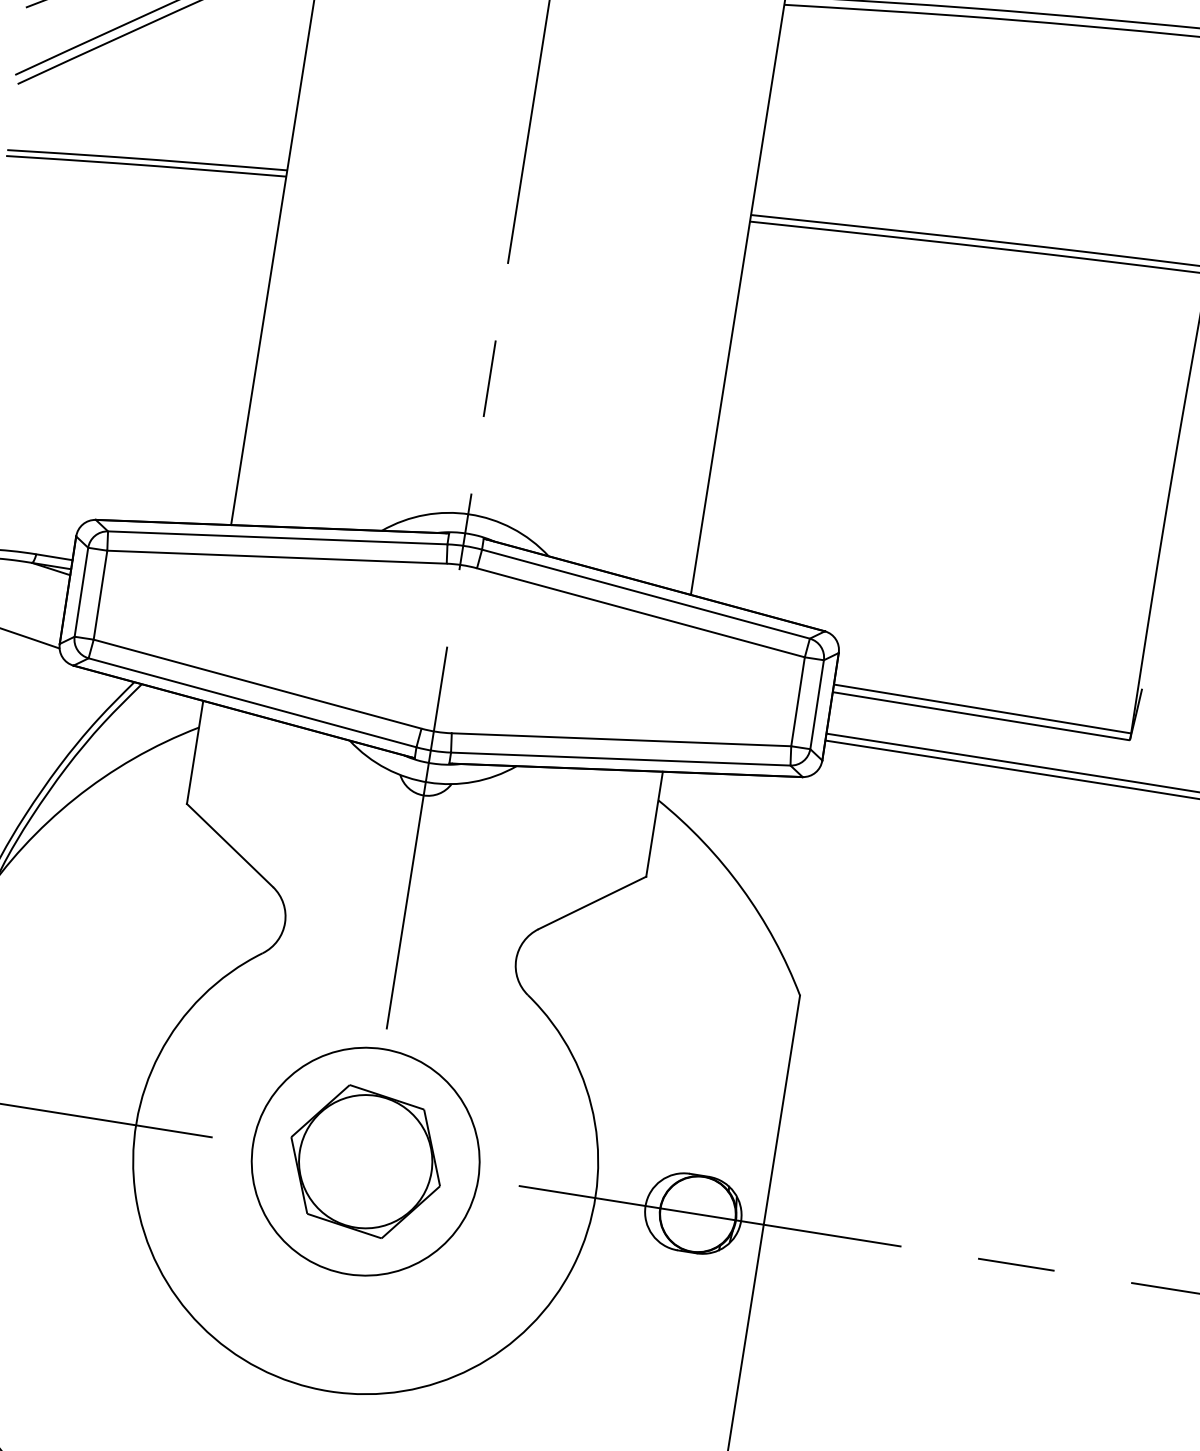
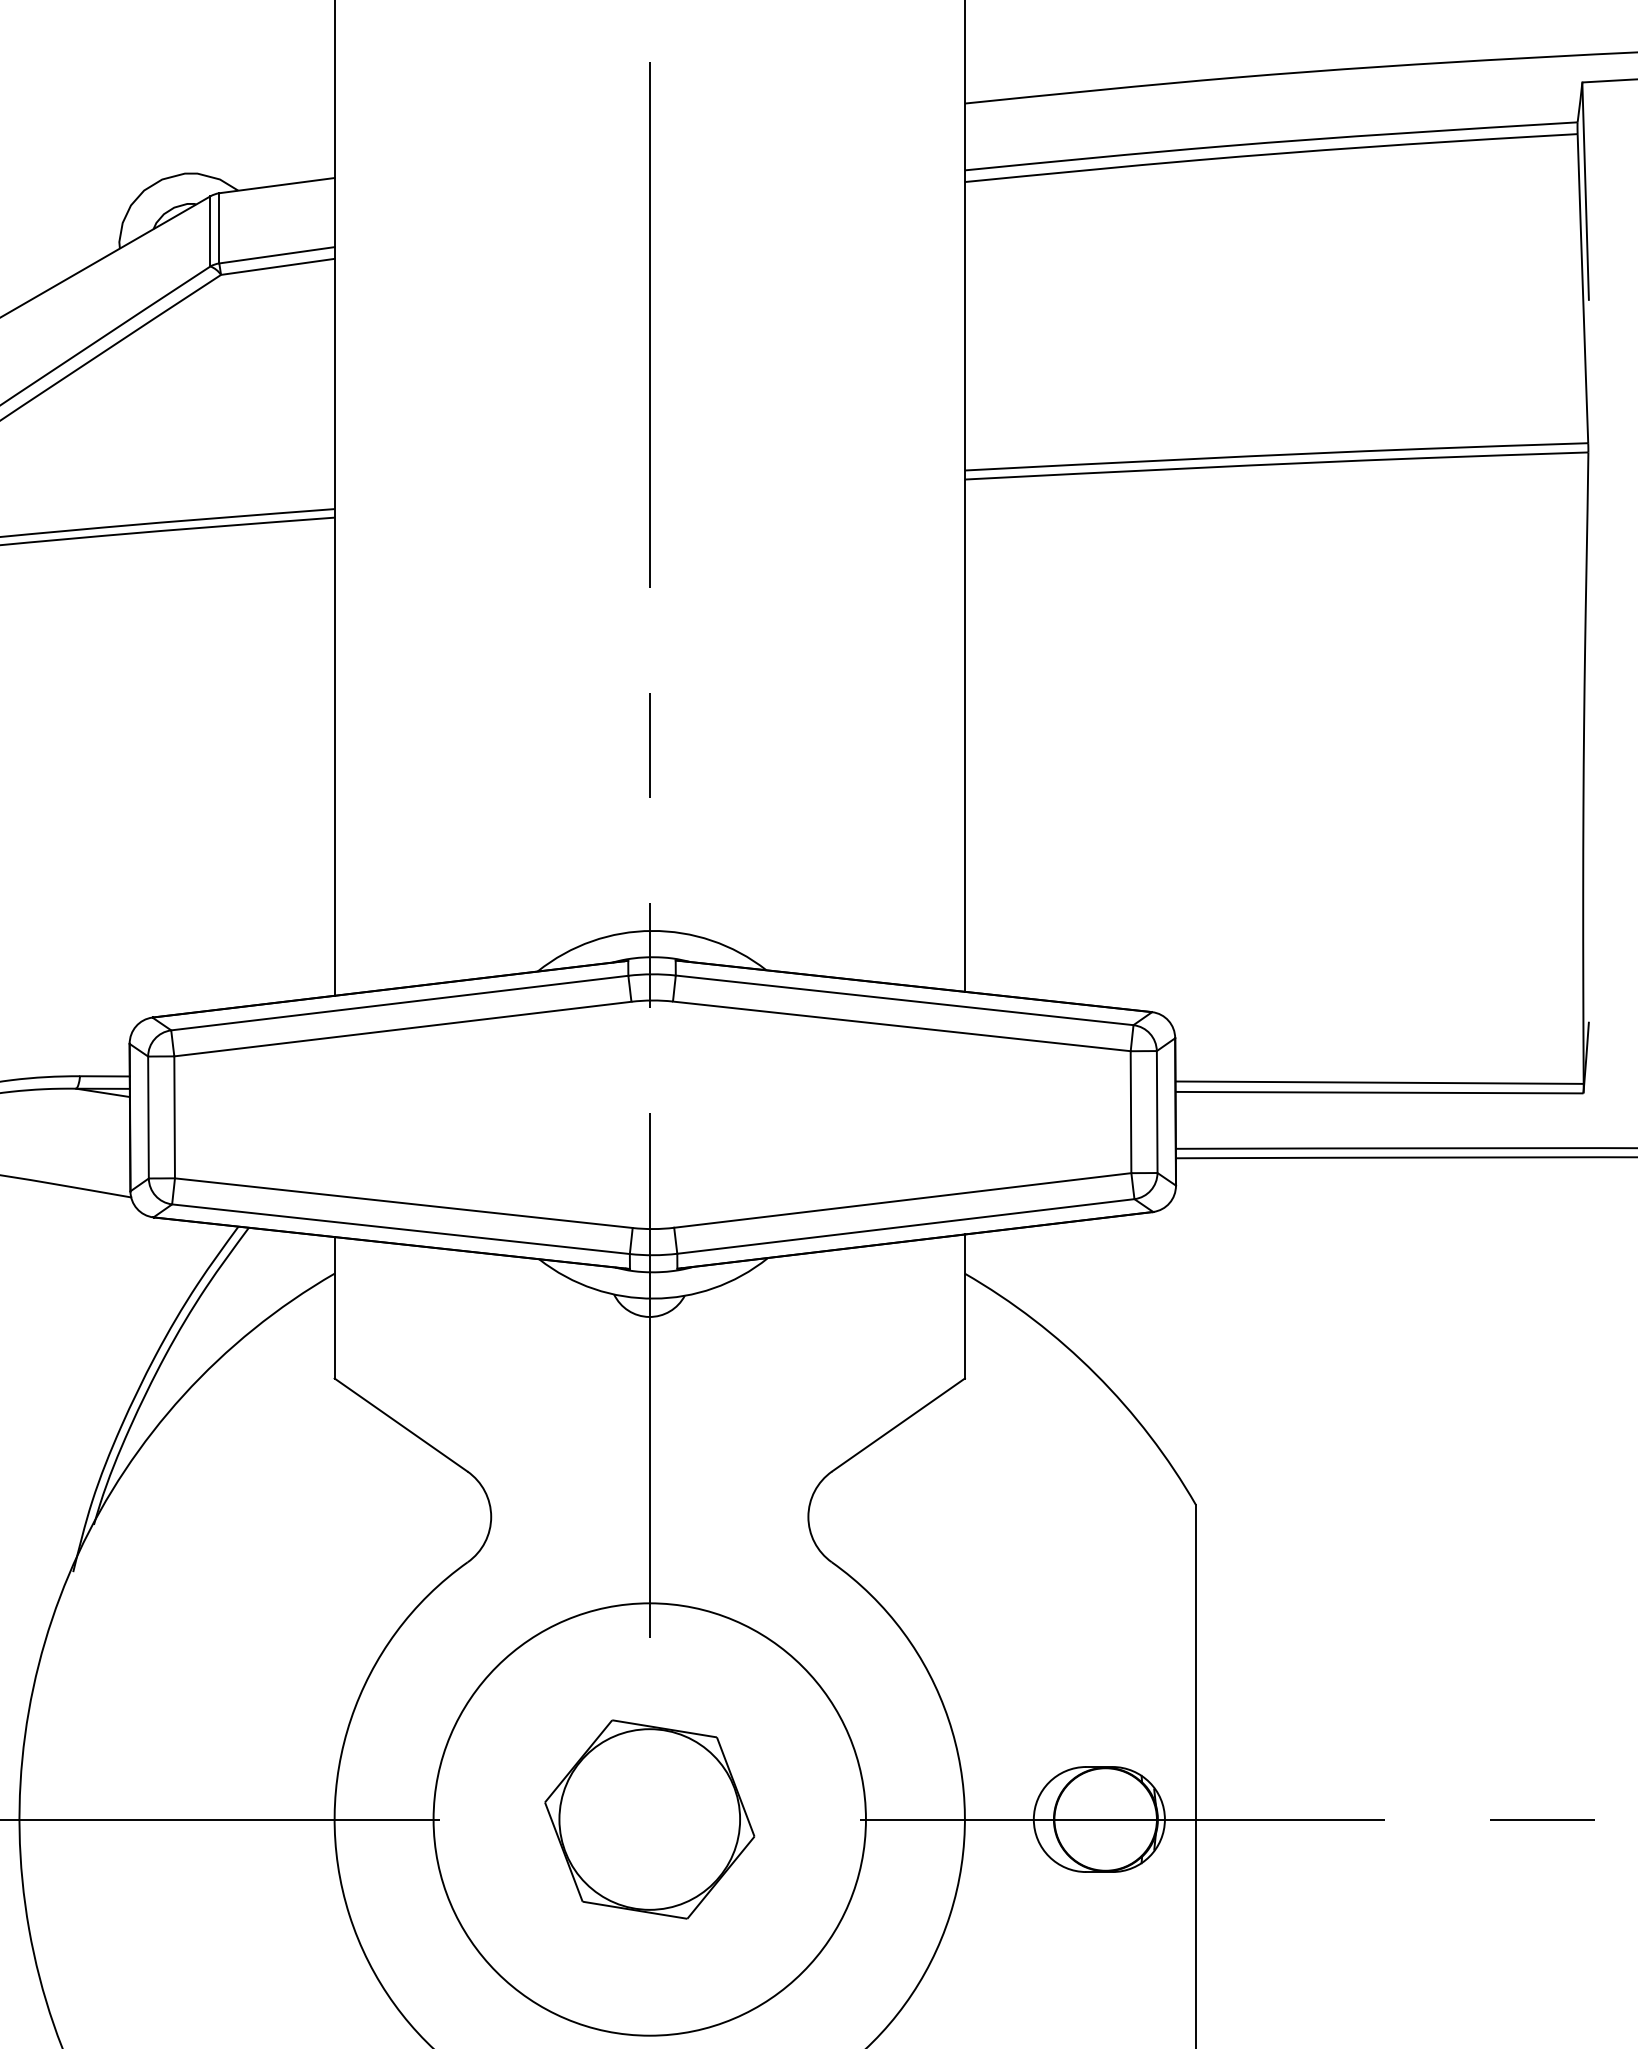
circle: (365, 1161) -> (649, 1819), size x1.4

